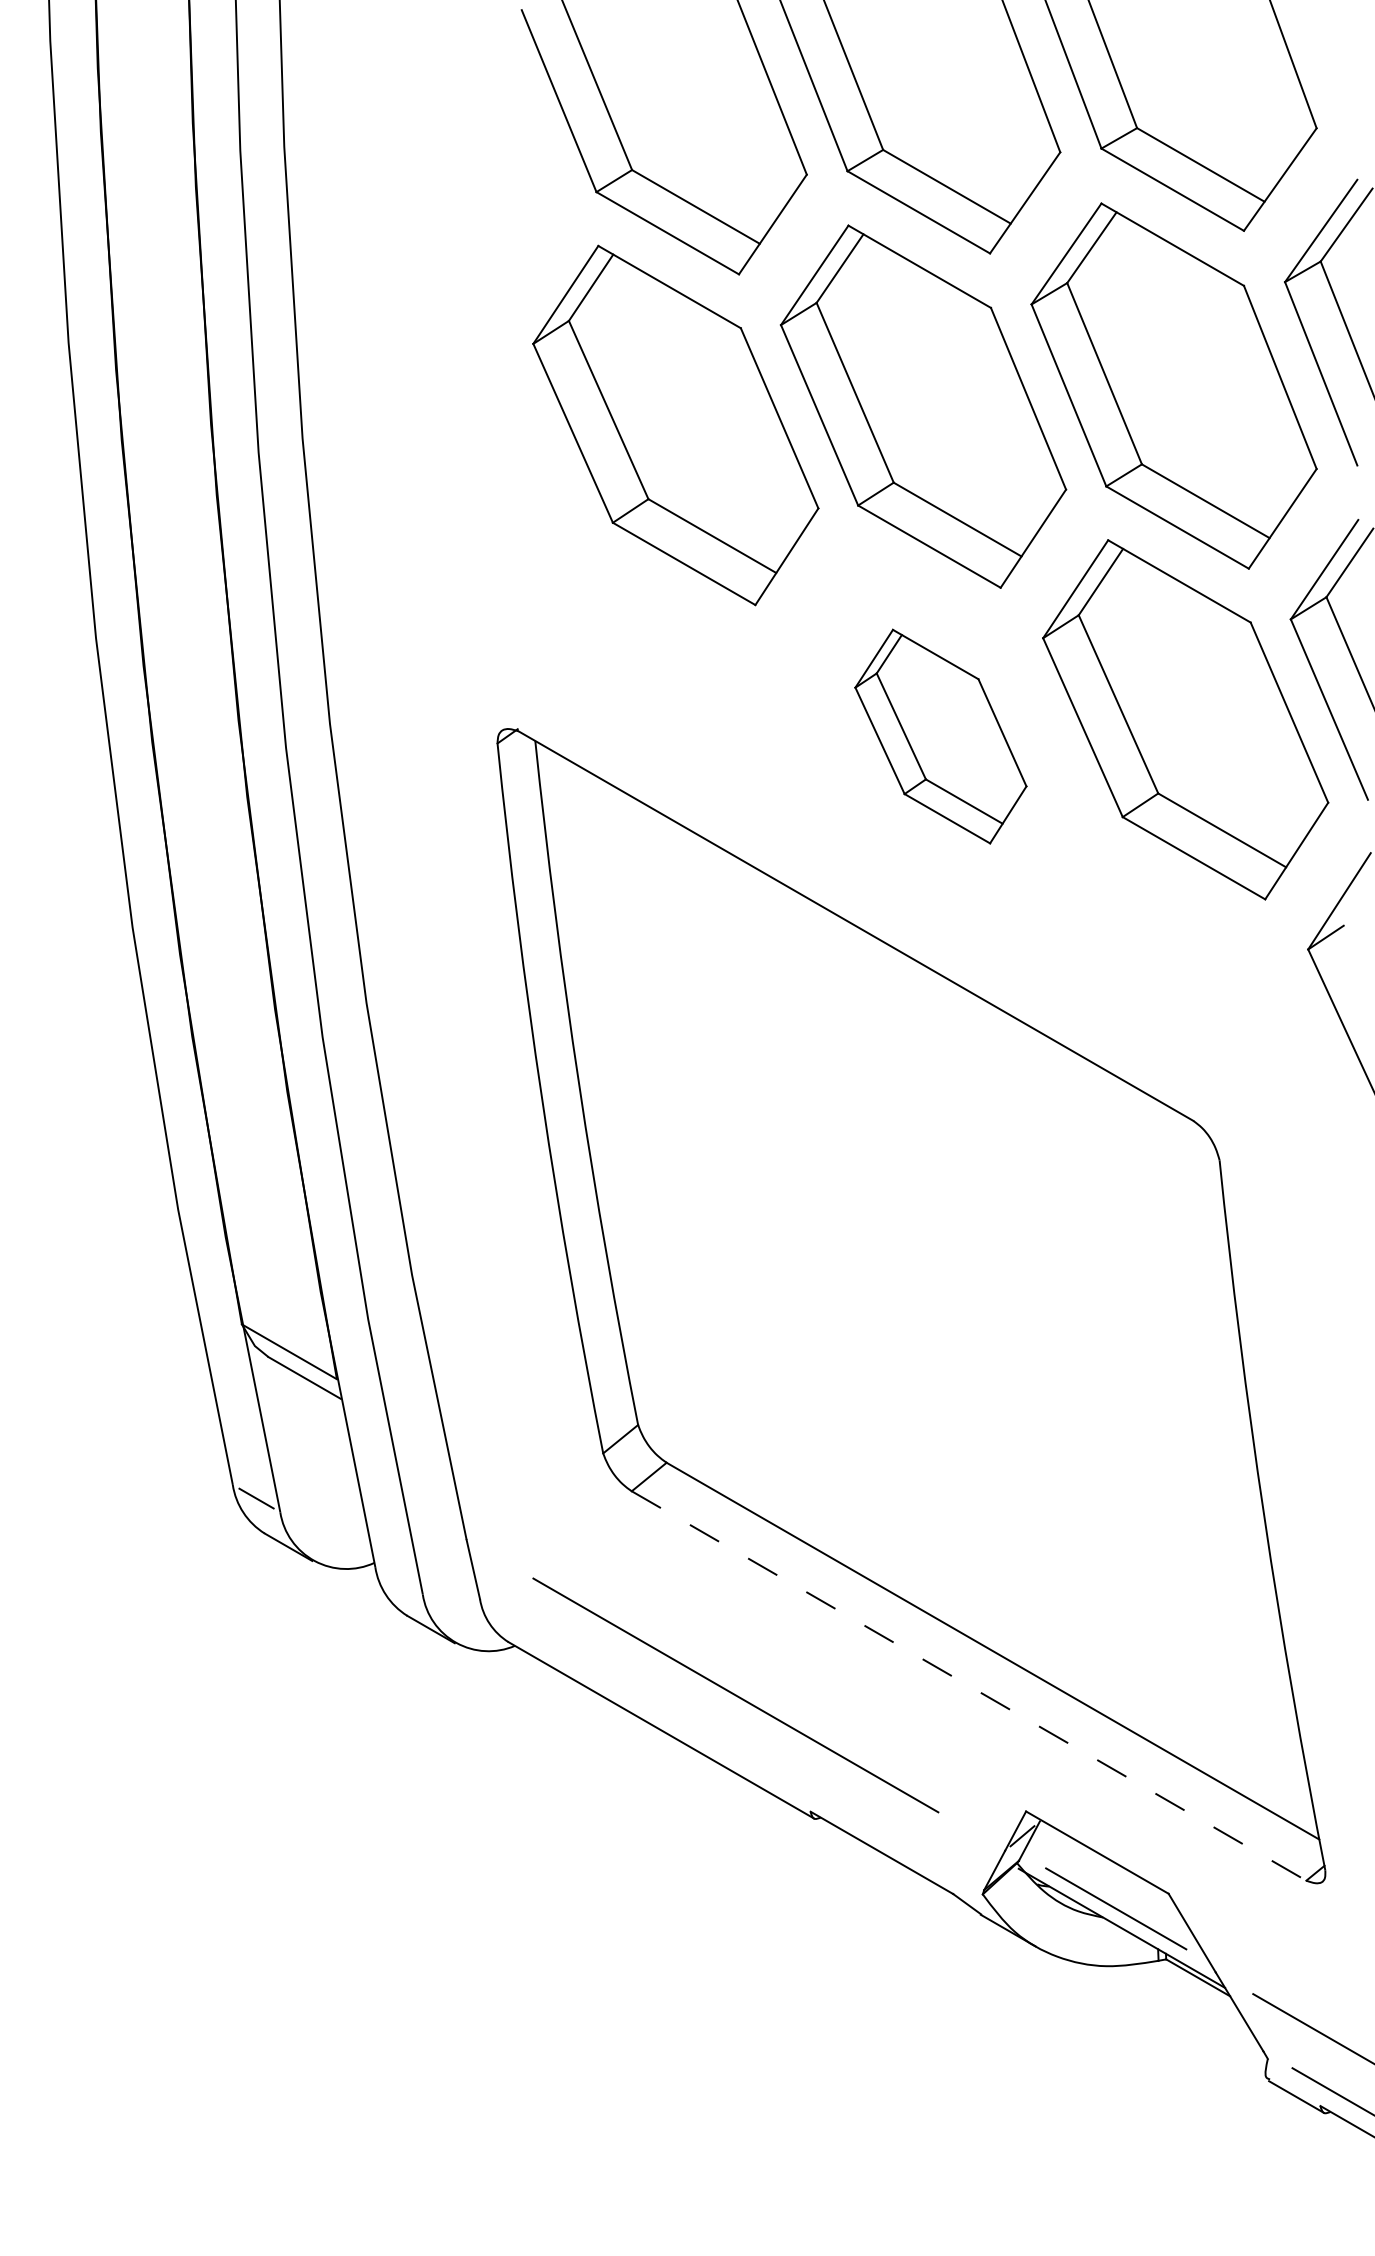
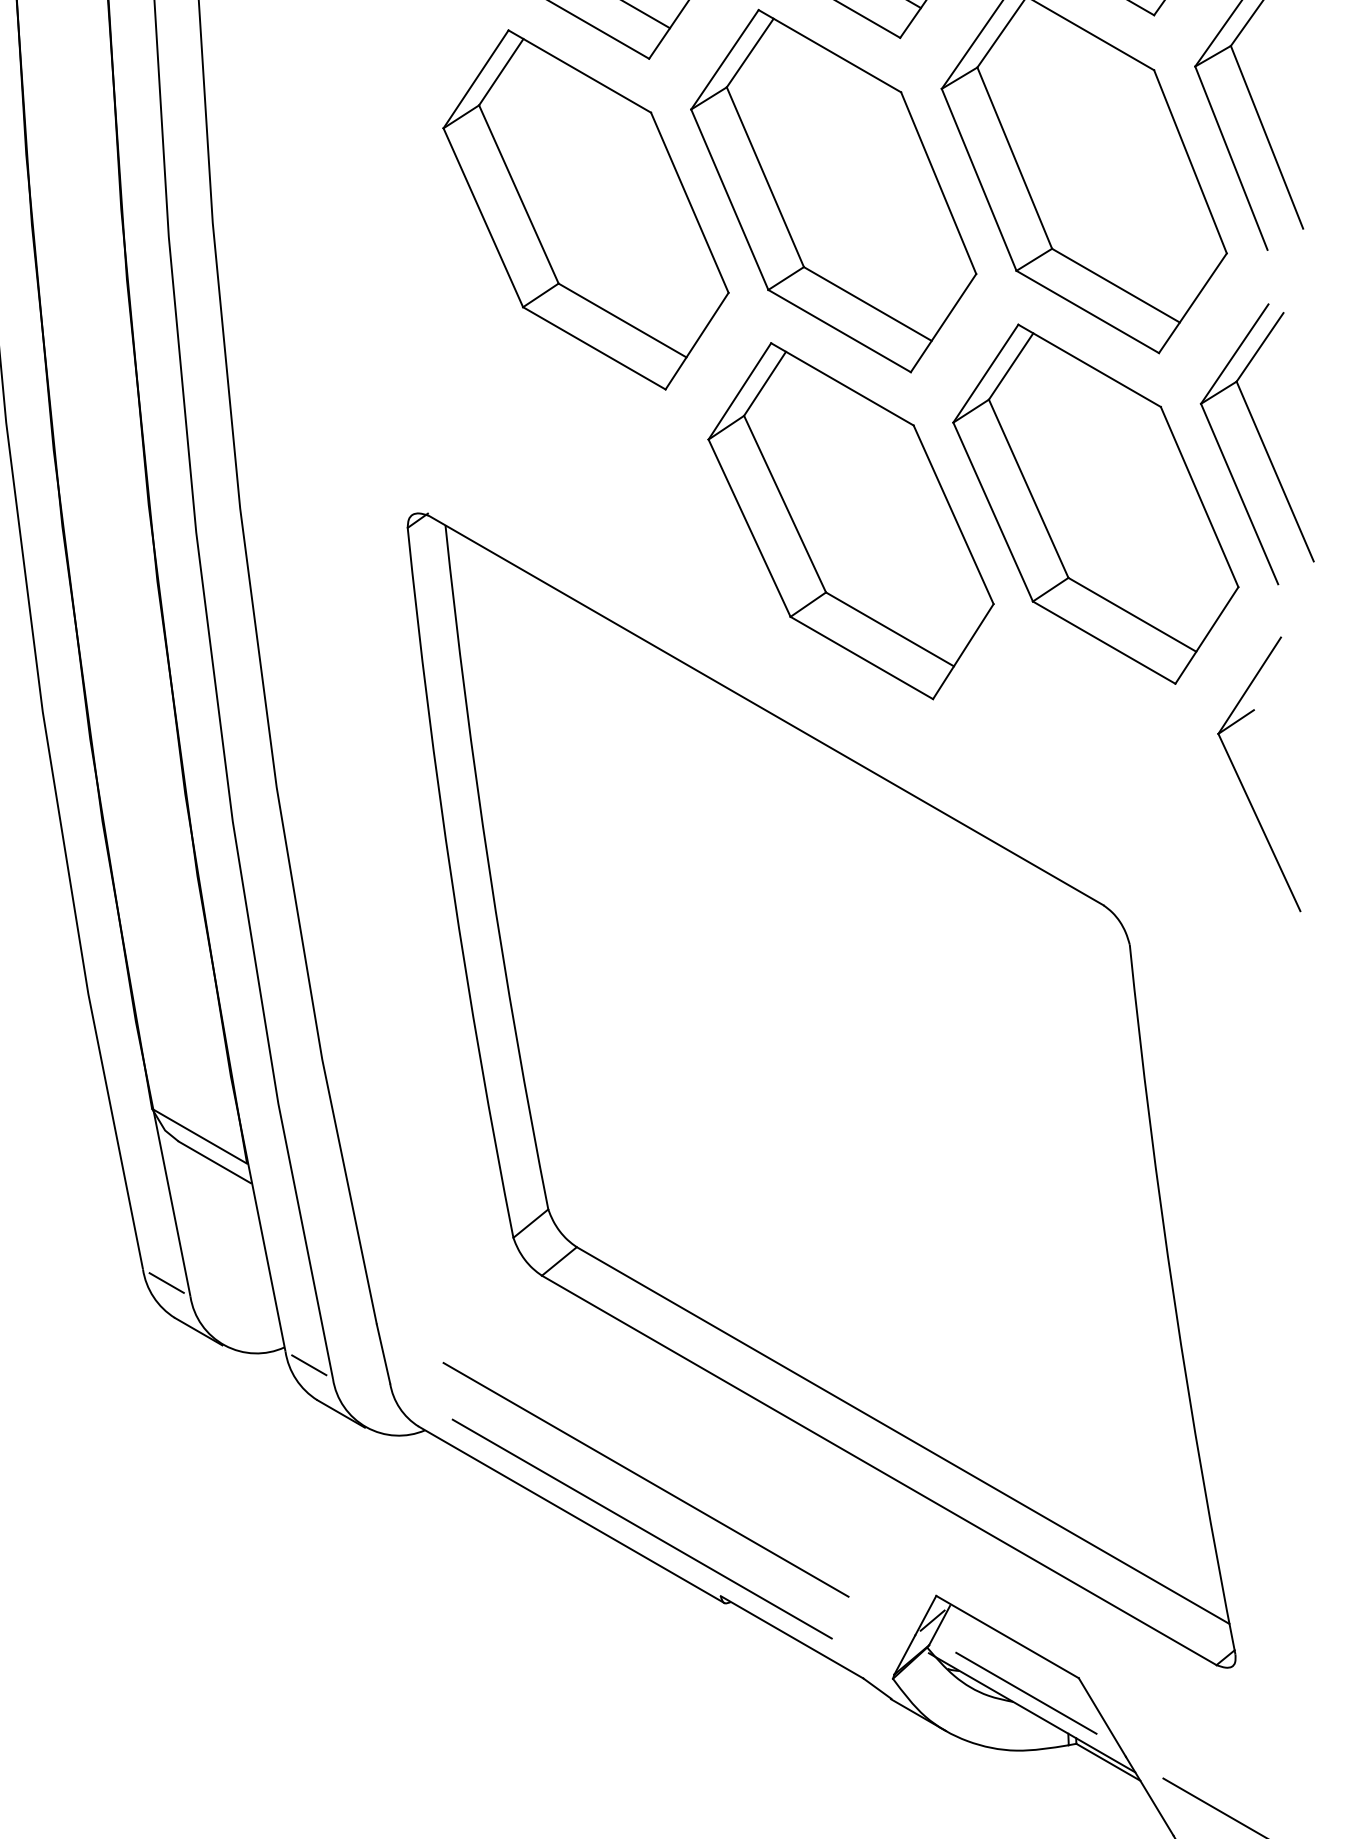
part: (940, 736) -> (850, 520), size x1.67
line: (399, 1580) -> (309, 1364), added
line: (969, 1686) -> (879, 1470), dashed -> solid
line: (731, 1744) -> (641, 1528), added

